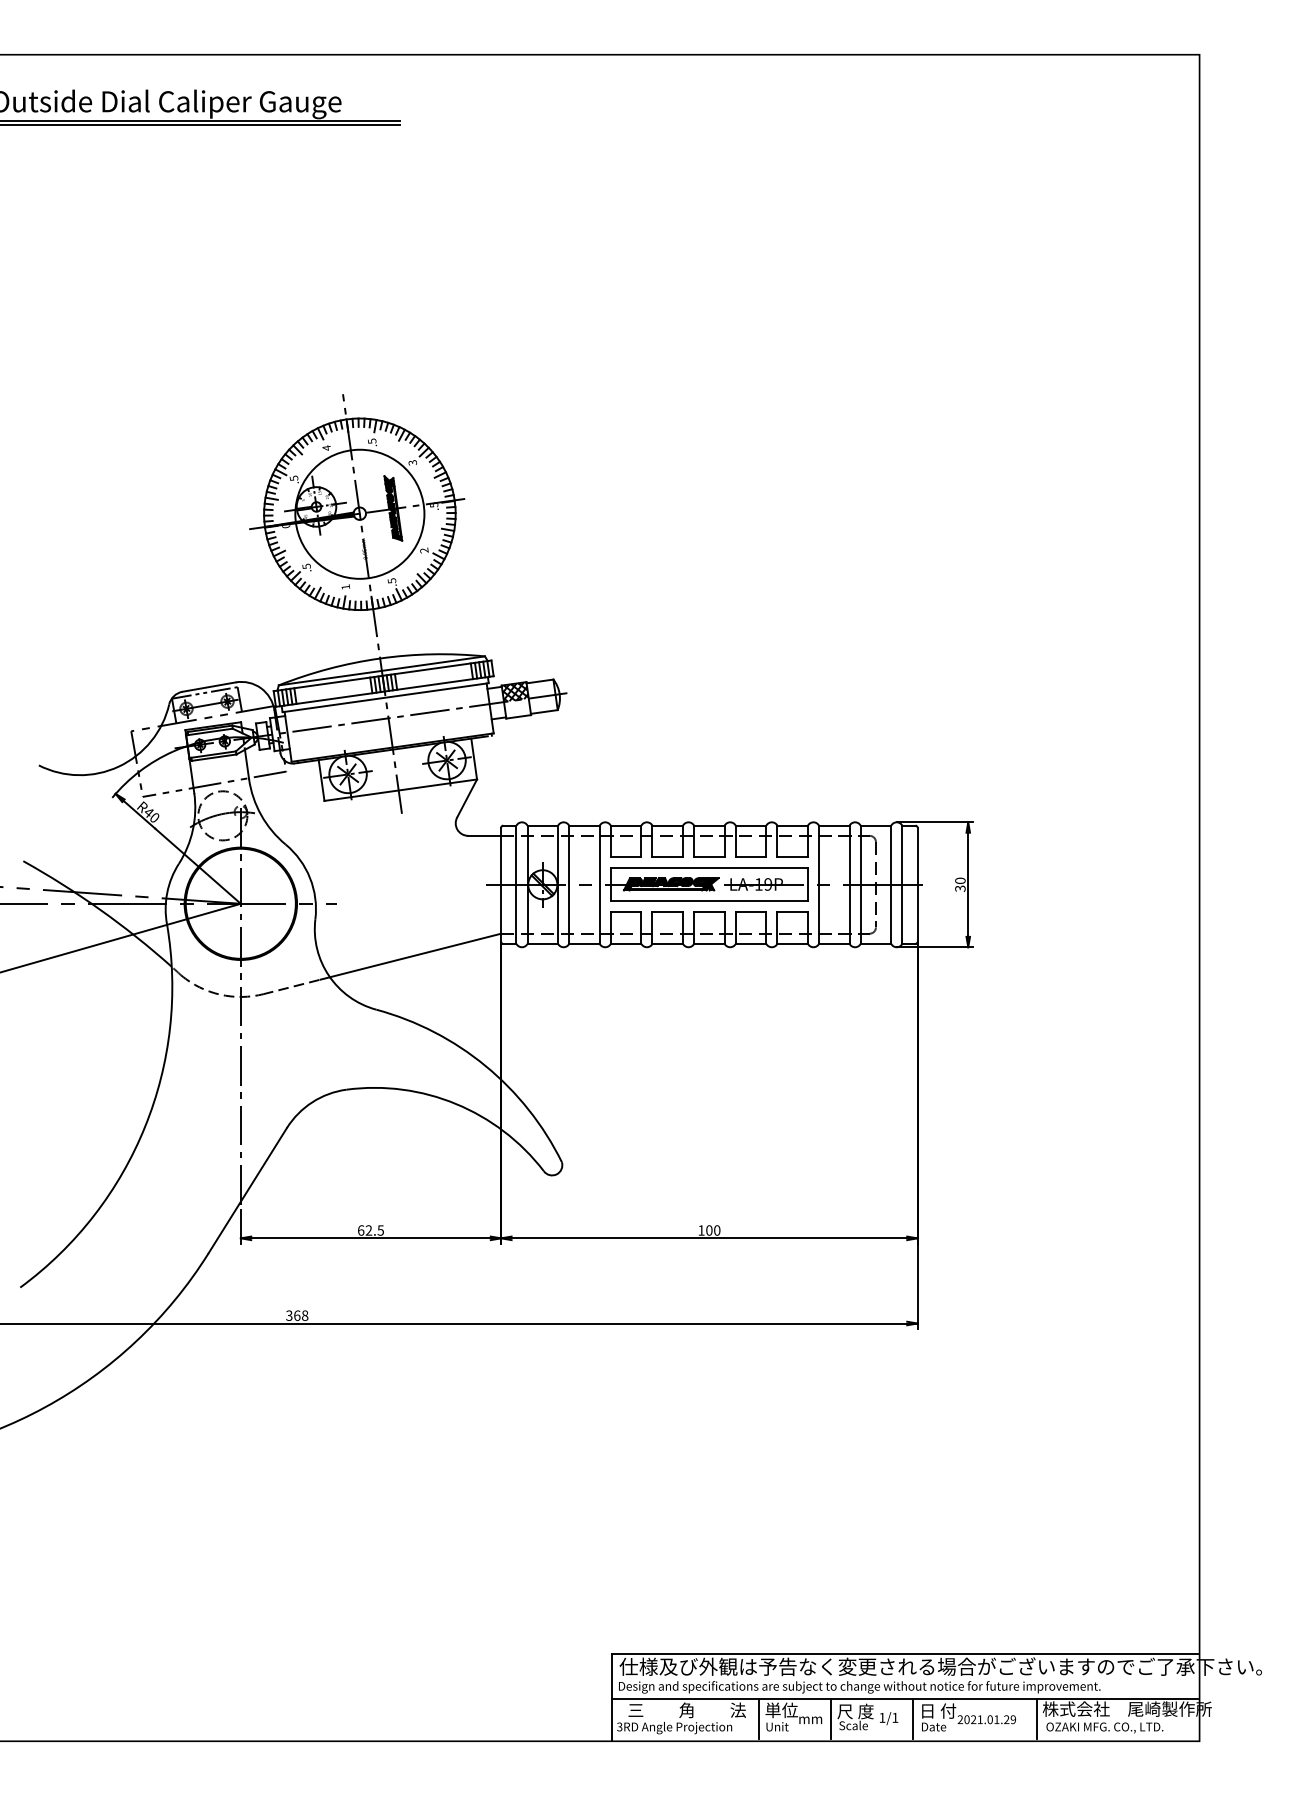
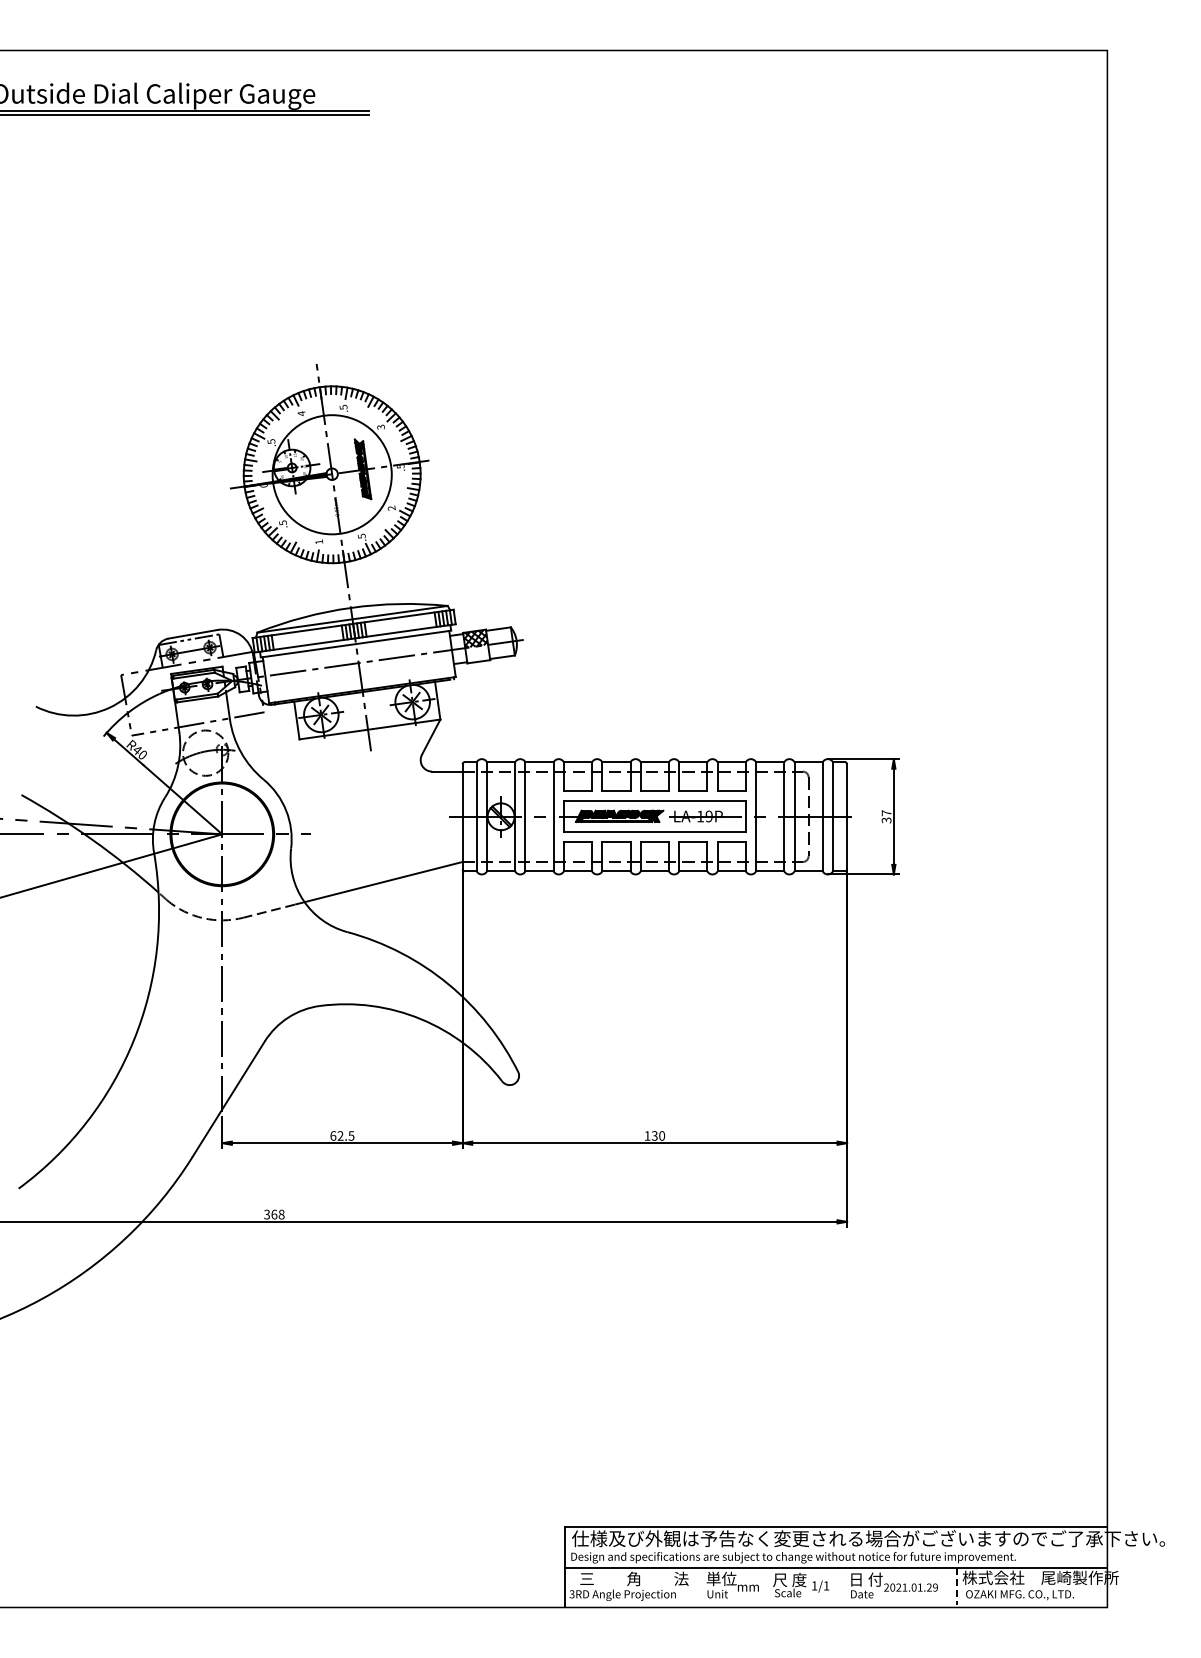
text: (960, 881) -> (886, 813), 30 -> 37
text: (708, 1230) -> (654, 1135), 100 -> 130
line: (758, 1718) -> (700, 1586), removed
line: (831, 1718) -> (767, 1586), removed
line: (912, 1718) -> (842, 1586), removed
line: (1036, 1719) -> (956, 1587), solid -> dashed

